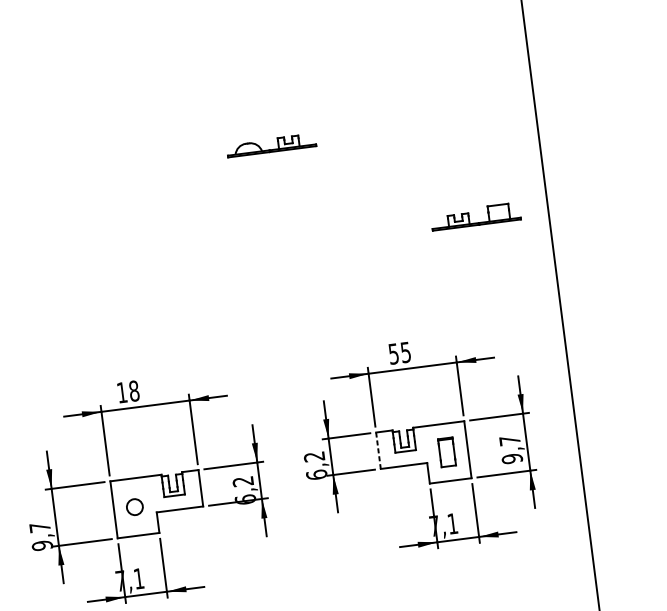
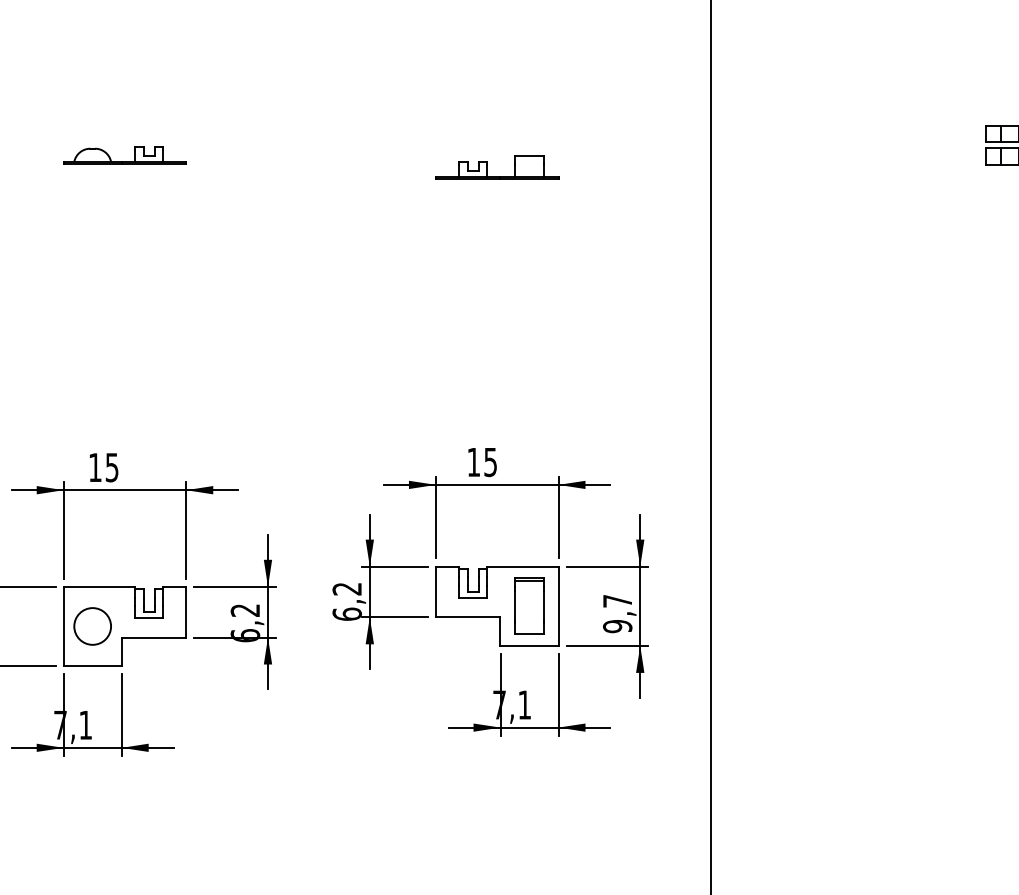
part: (271, 145) -> (124, 155), moved
part: (476, 222) -> (497, 176), moved
text: (393, 354) -> (473, 462), 55 -> 15
text: (133, 391) -> (111, 467), 18 -> 15
line: (378, 451) -> (435, 592), dashed -> solid
part: (446, 451) -> (529, 605), size x1.43
circle: (134, 507) -> (92, 626), size x1.67

